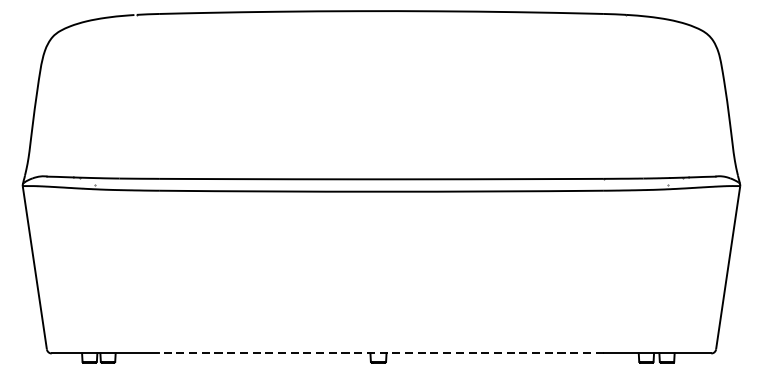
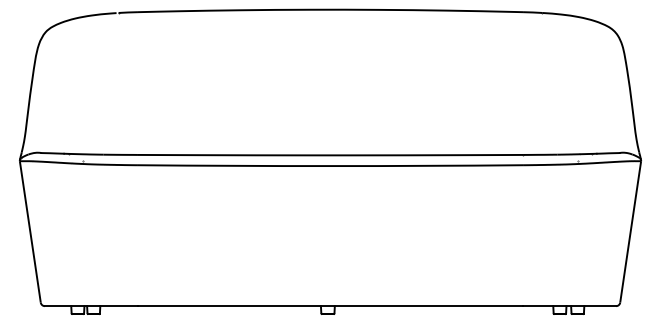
line: (381, 353) -> (330, 306), dashed -> solid

